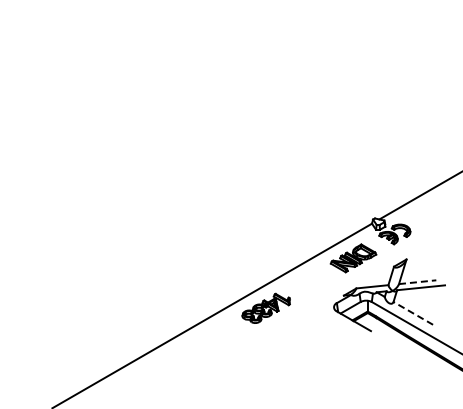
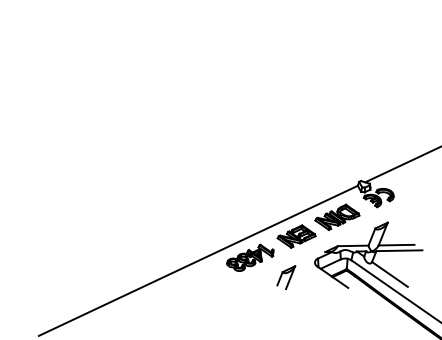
part: (312, 281) -> (296, 236), added
line: (417, 282) -> (396, 245), dashed -> solid
line: (413, 313) -> (390, 274), dashed -> solid
part: (304, 325) -> (285, 277), added

